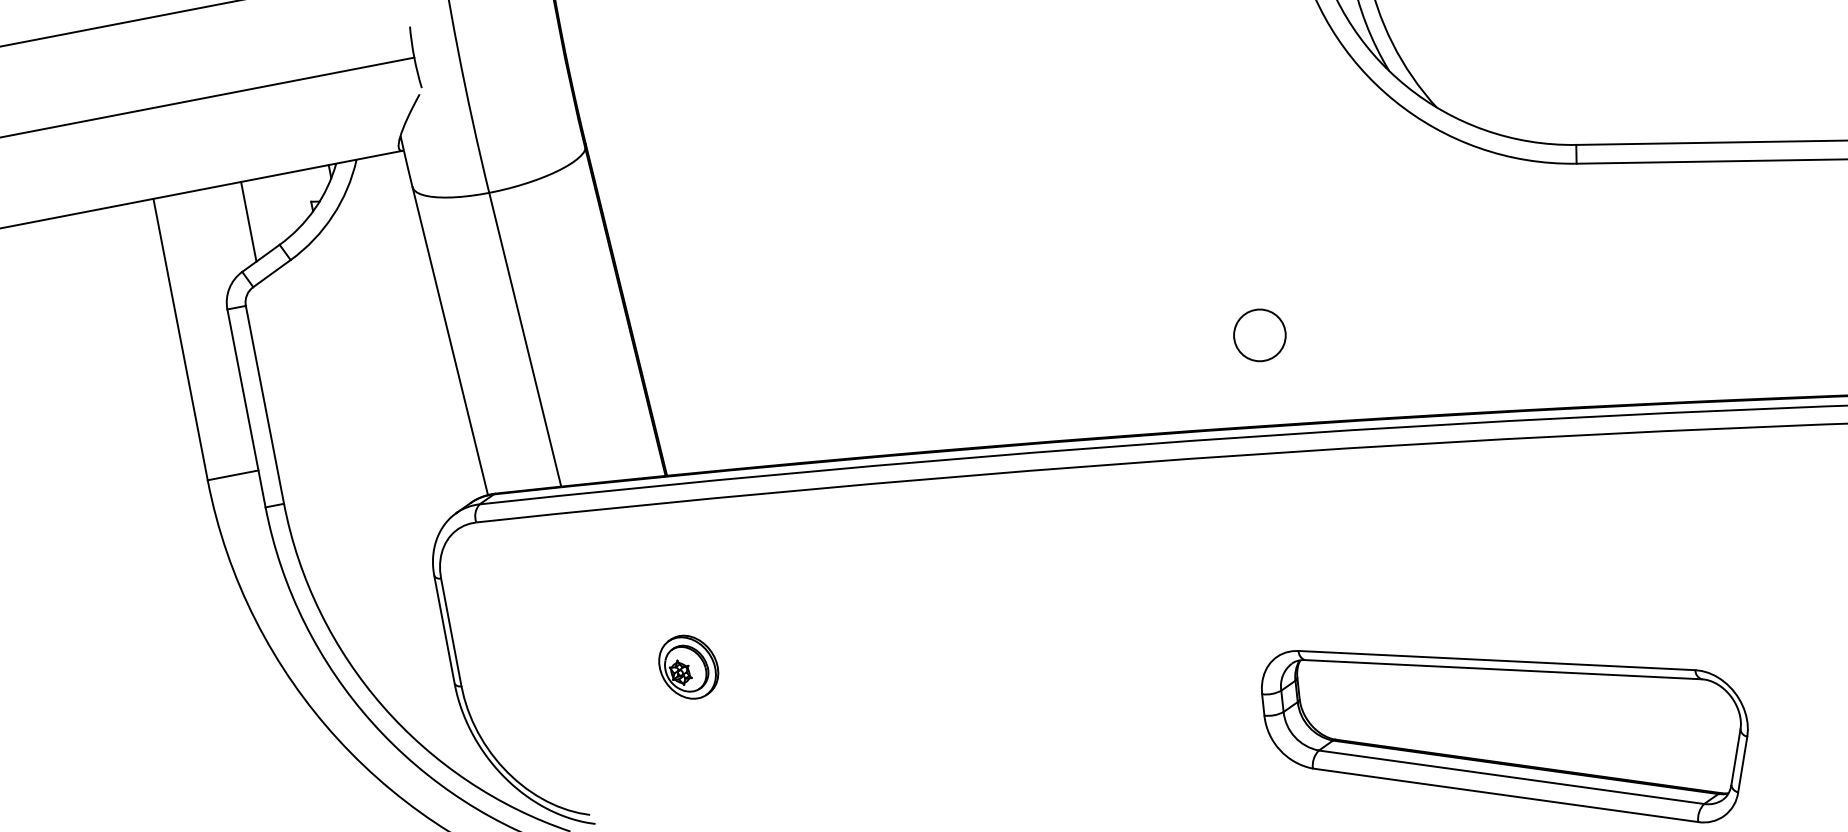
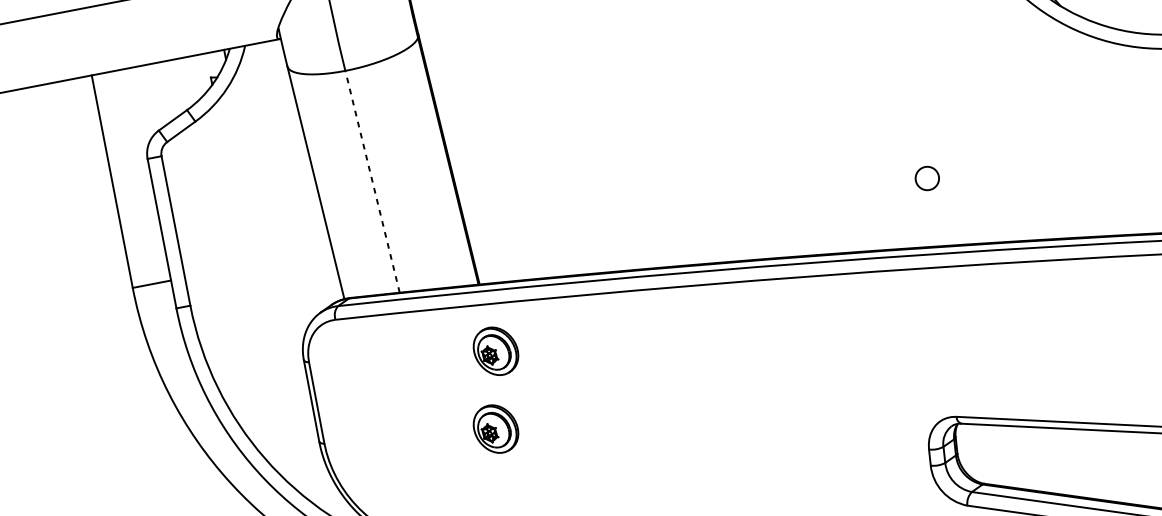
line: (248, 221) -> (163, 92), removed
circle: (1259, 335) -> (927, 178), size x0.6
line: (525, 339) -> (372, 181), solid -> dashed
part: (688, 563) -> (495, 350), added

